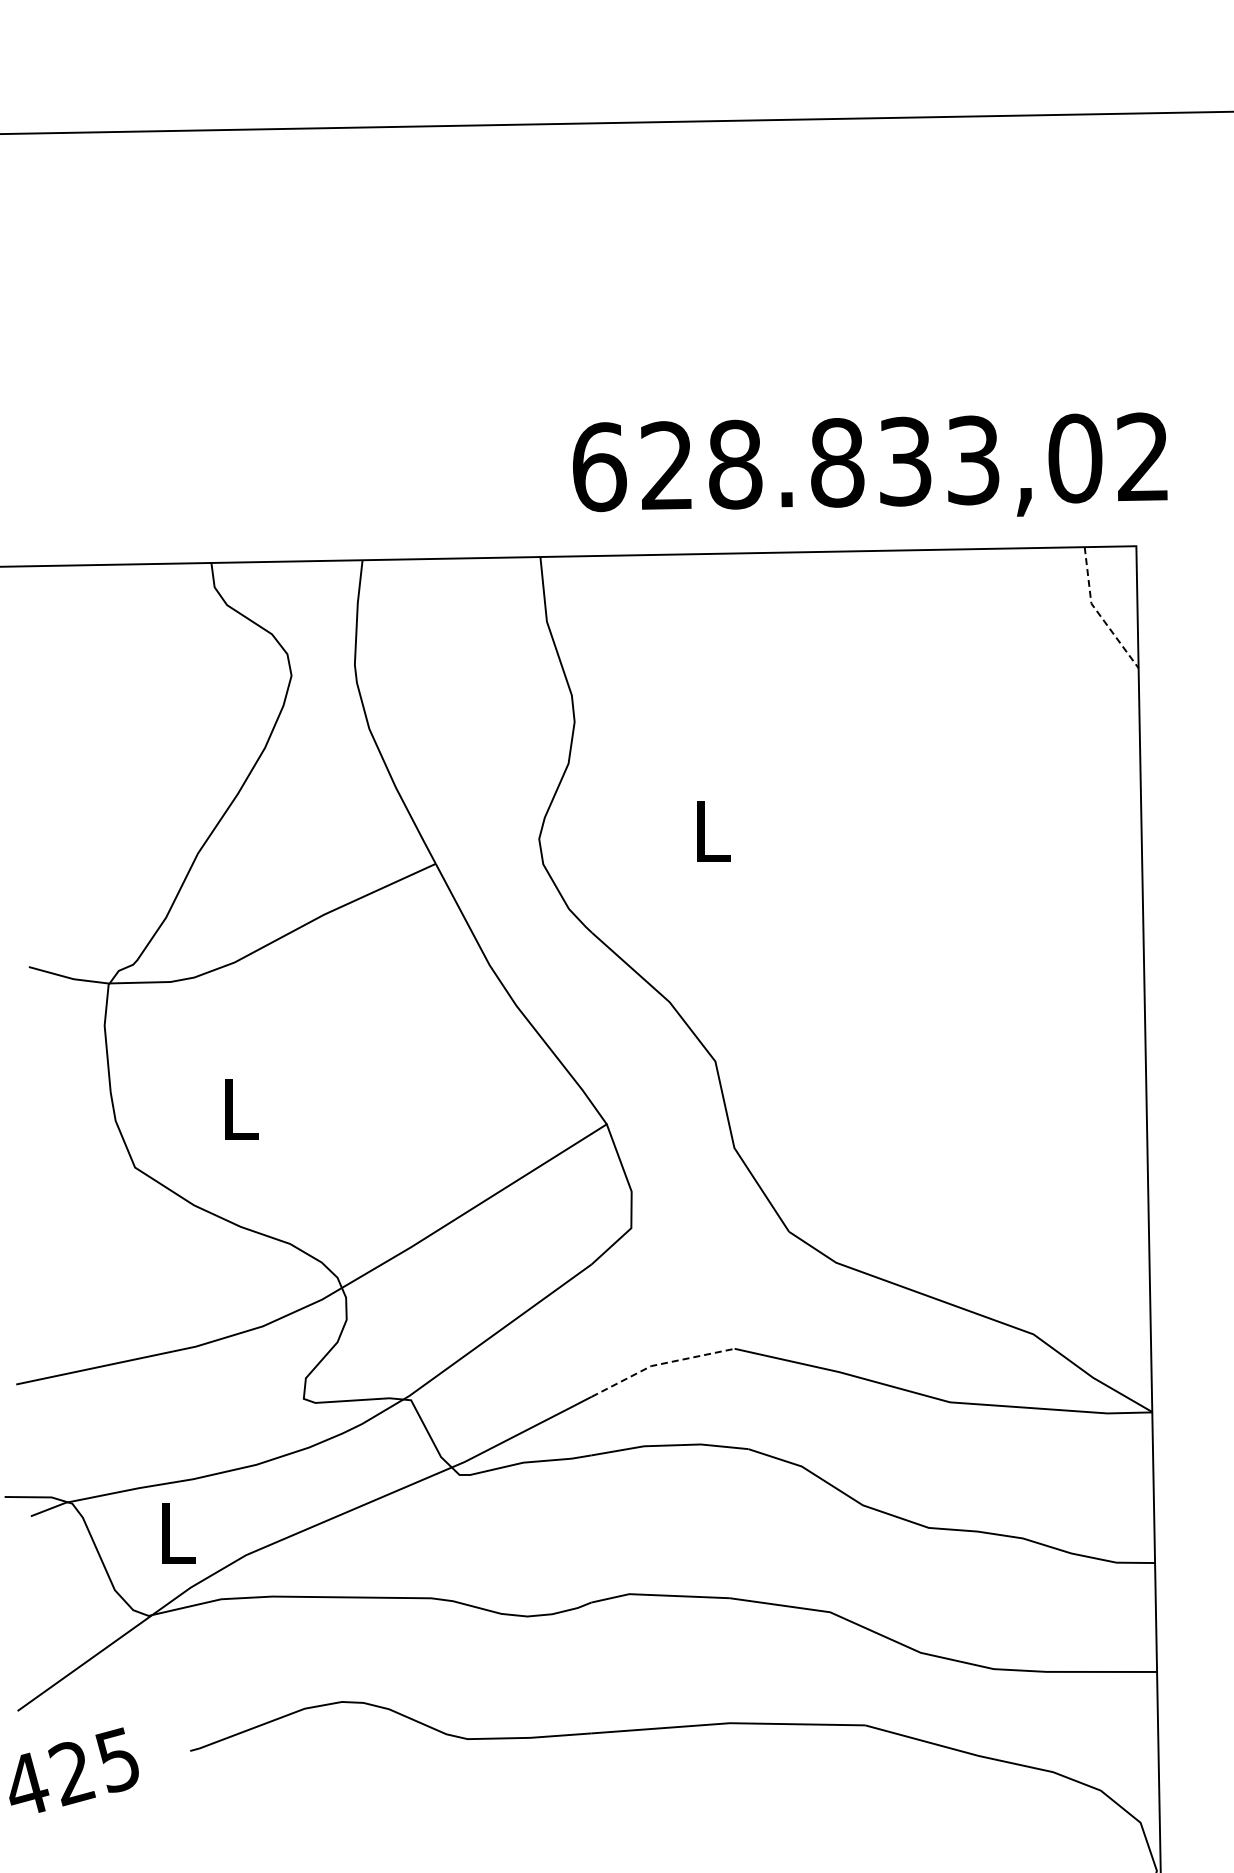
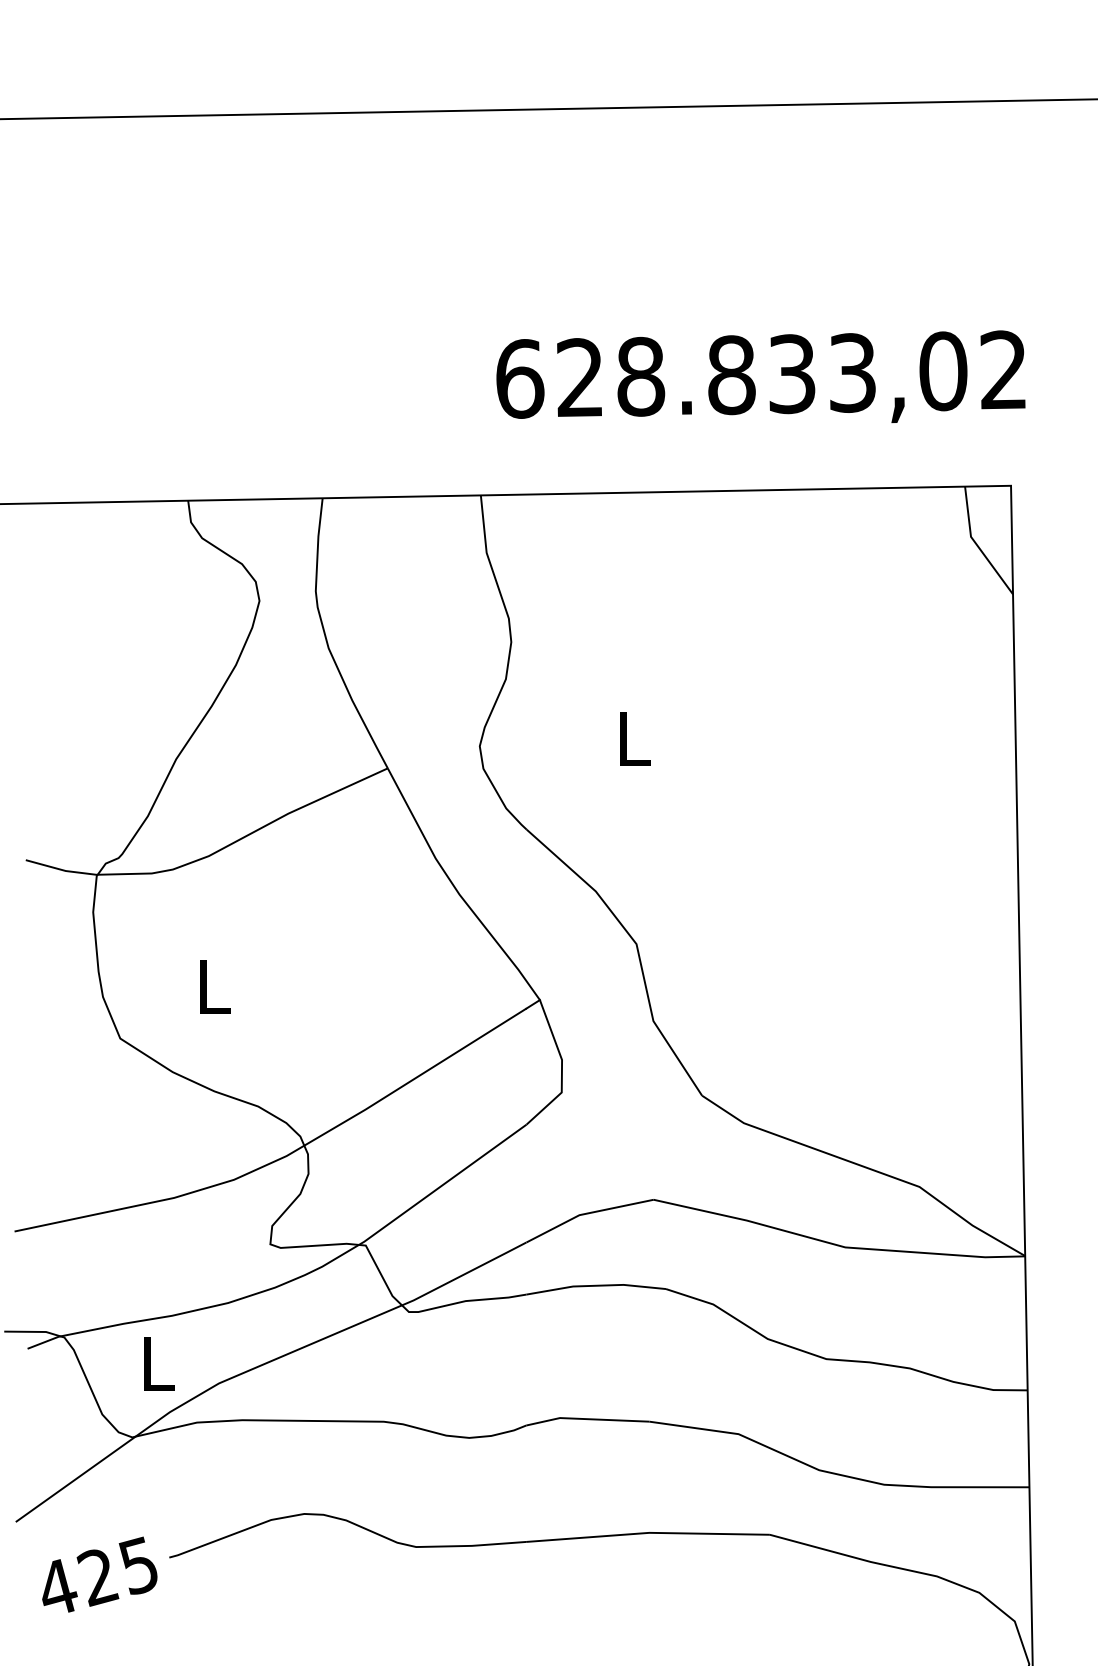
text: (870, 464) -> (761, 376), moved
line: (1098, 613) -> (977, 545), dashed -> solid
line: (659, 1364) -> (586, 1213), dashed -> solid
text: (73, 1769) -> (99, 1574), moved

